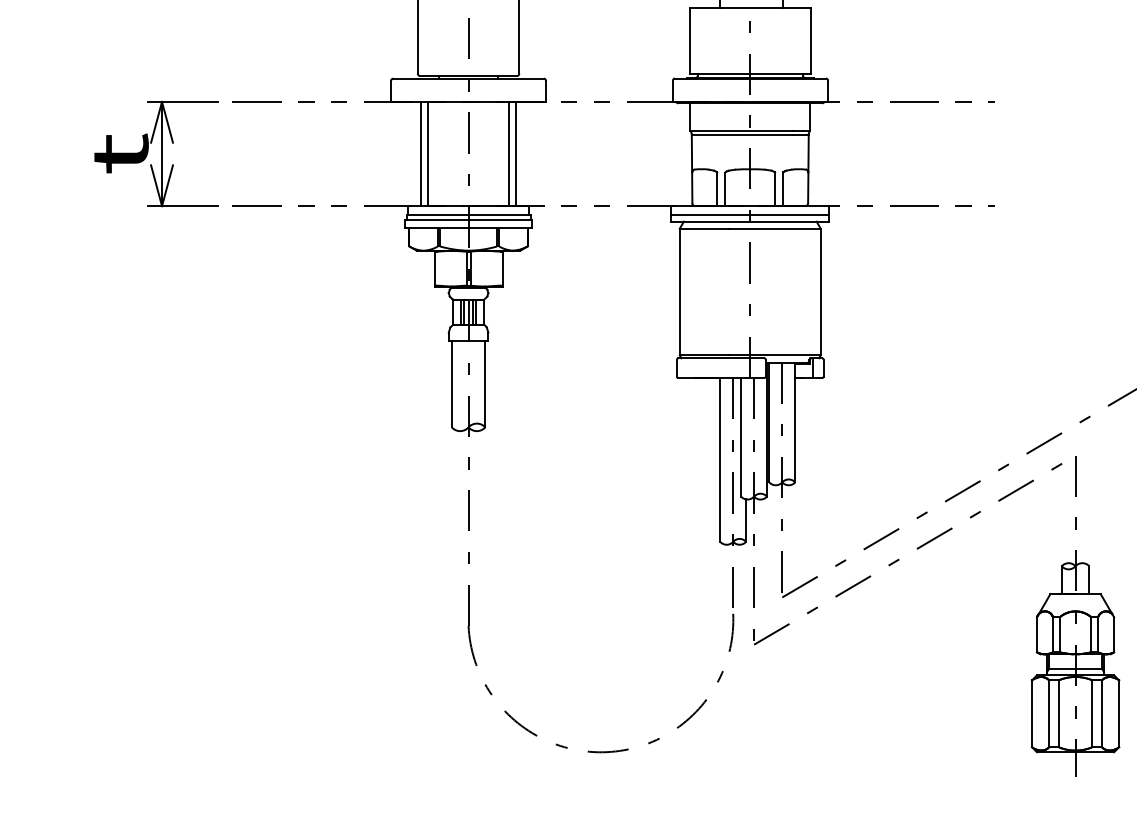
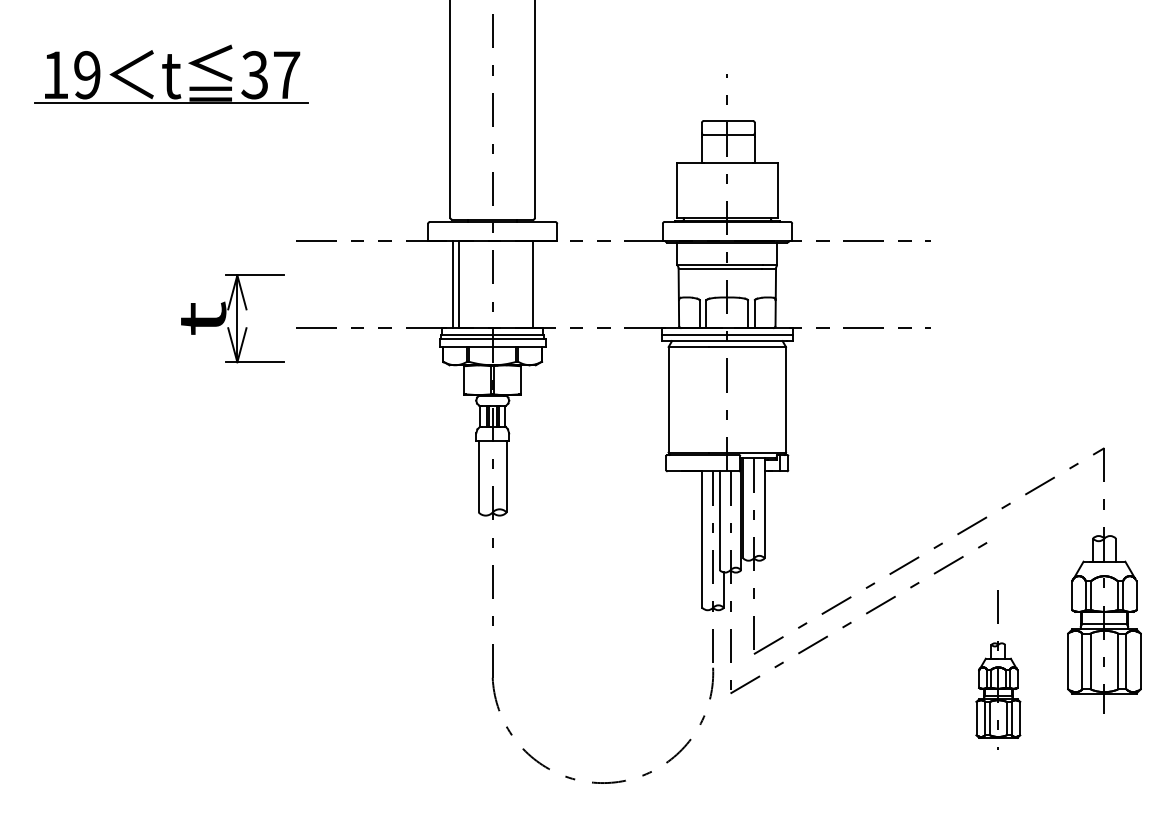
part: (156, 153) -> (232, 318), moved
line: (509, 153) -> (526, 284), removed
part: (1075, 615) -> (998, 669), size x0.6

